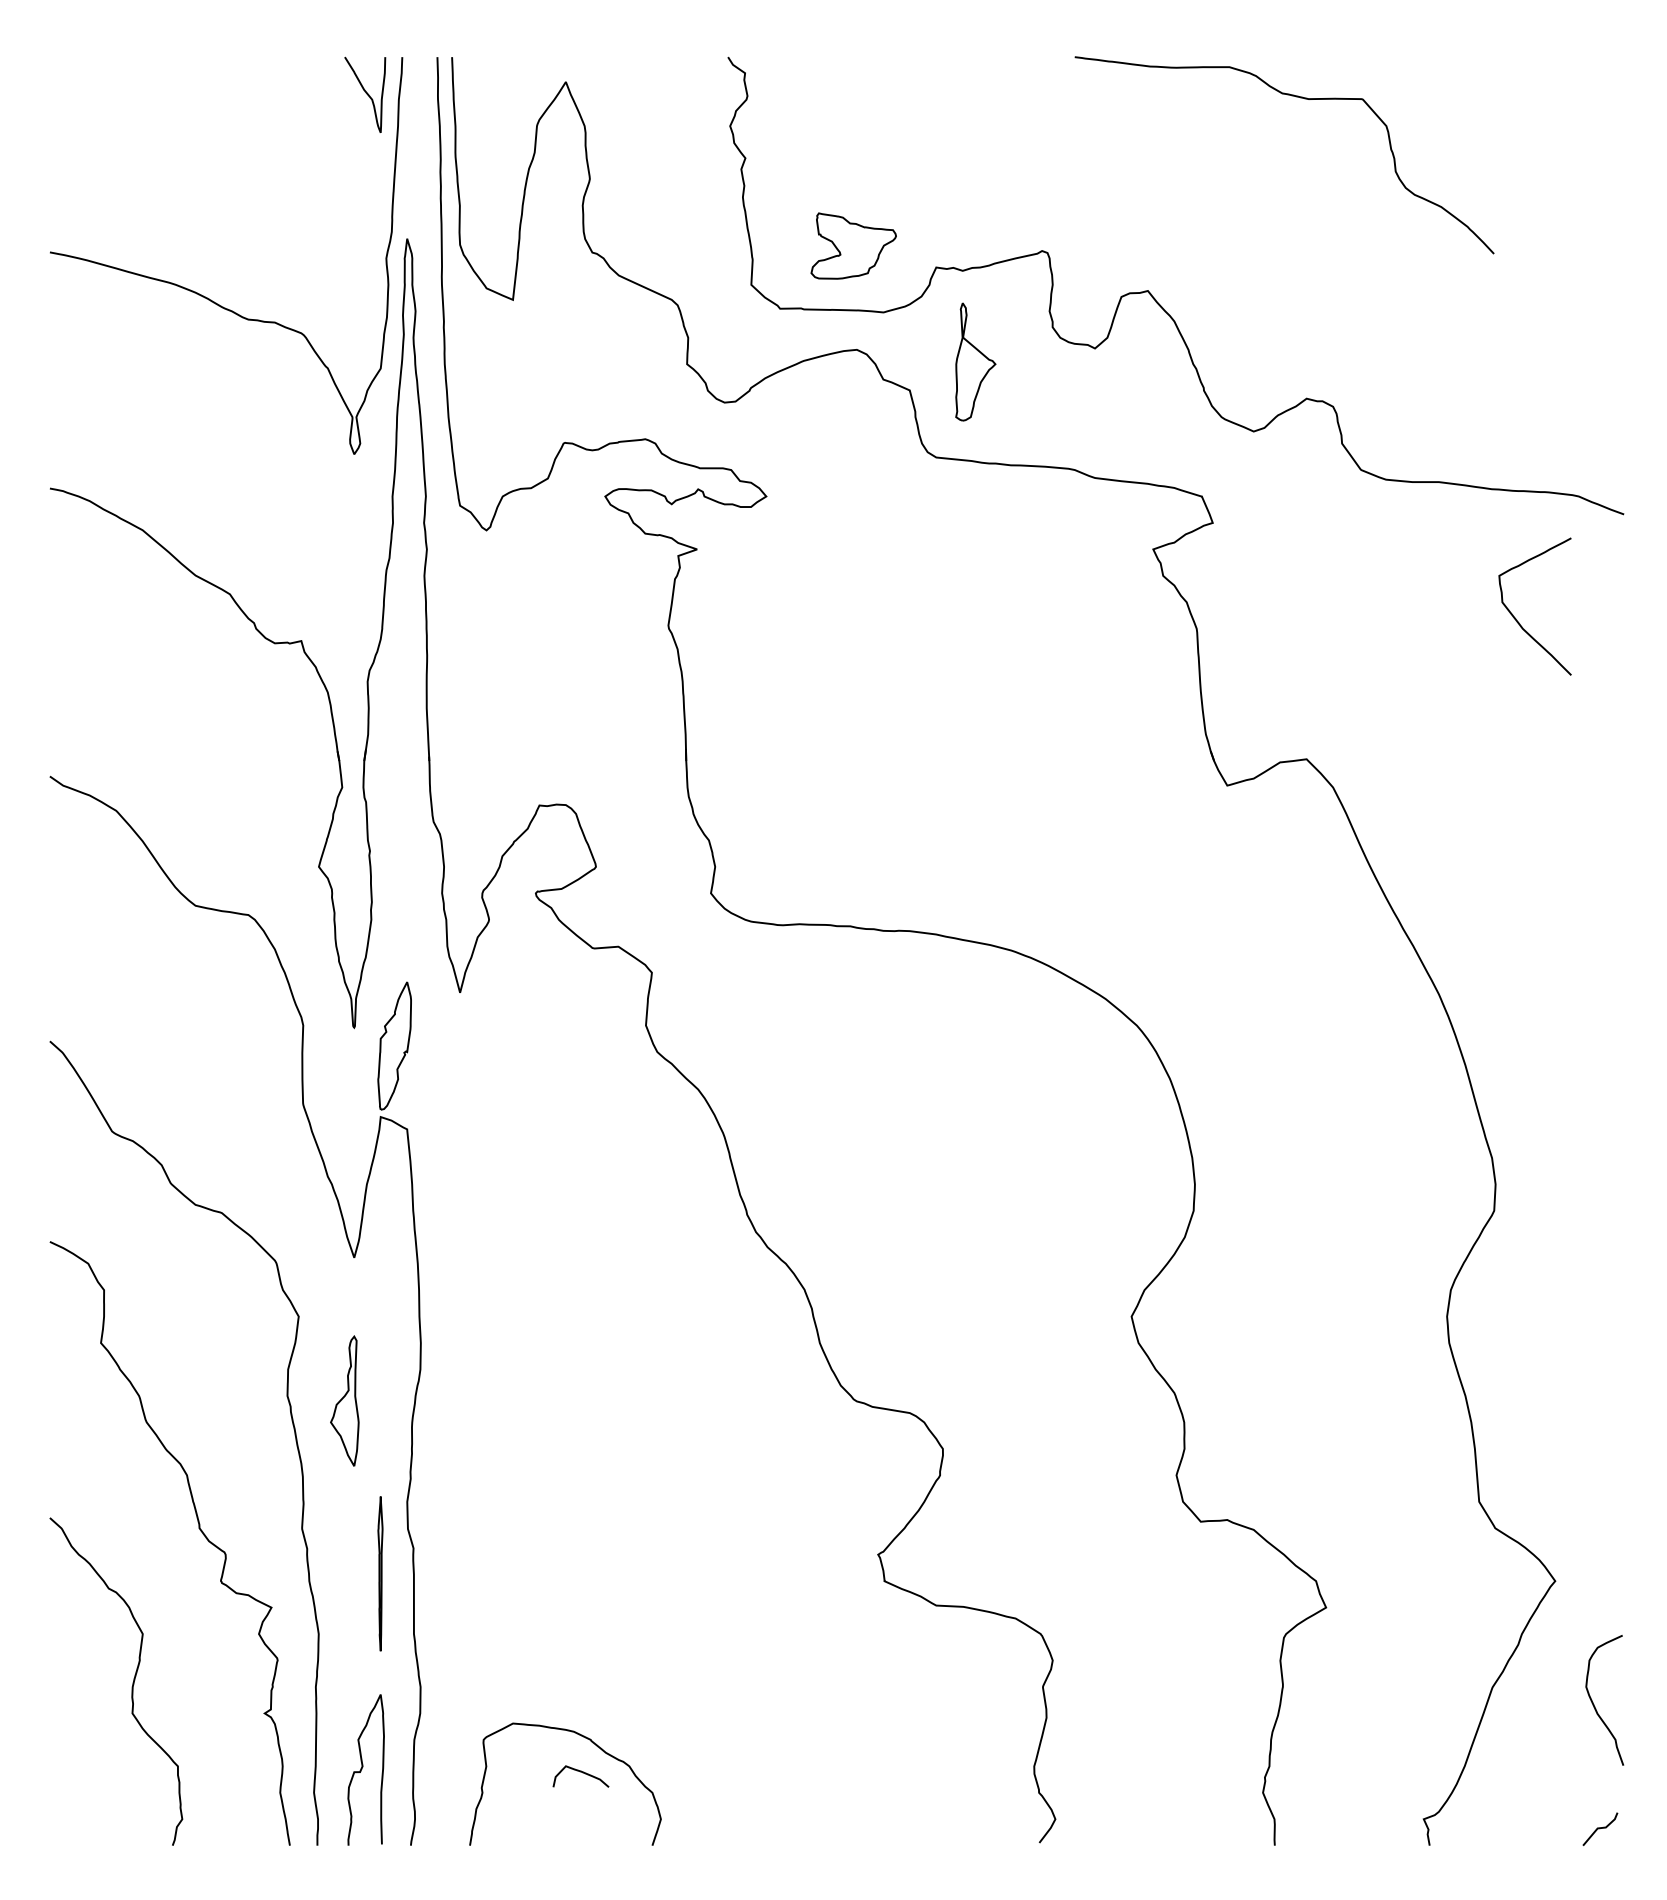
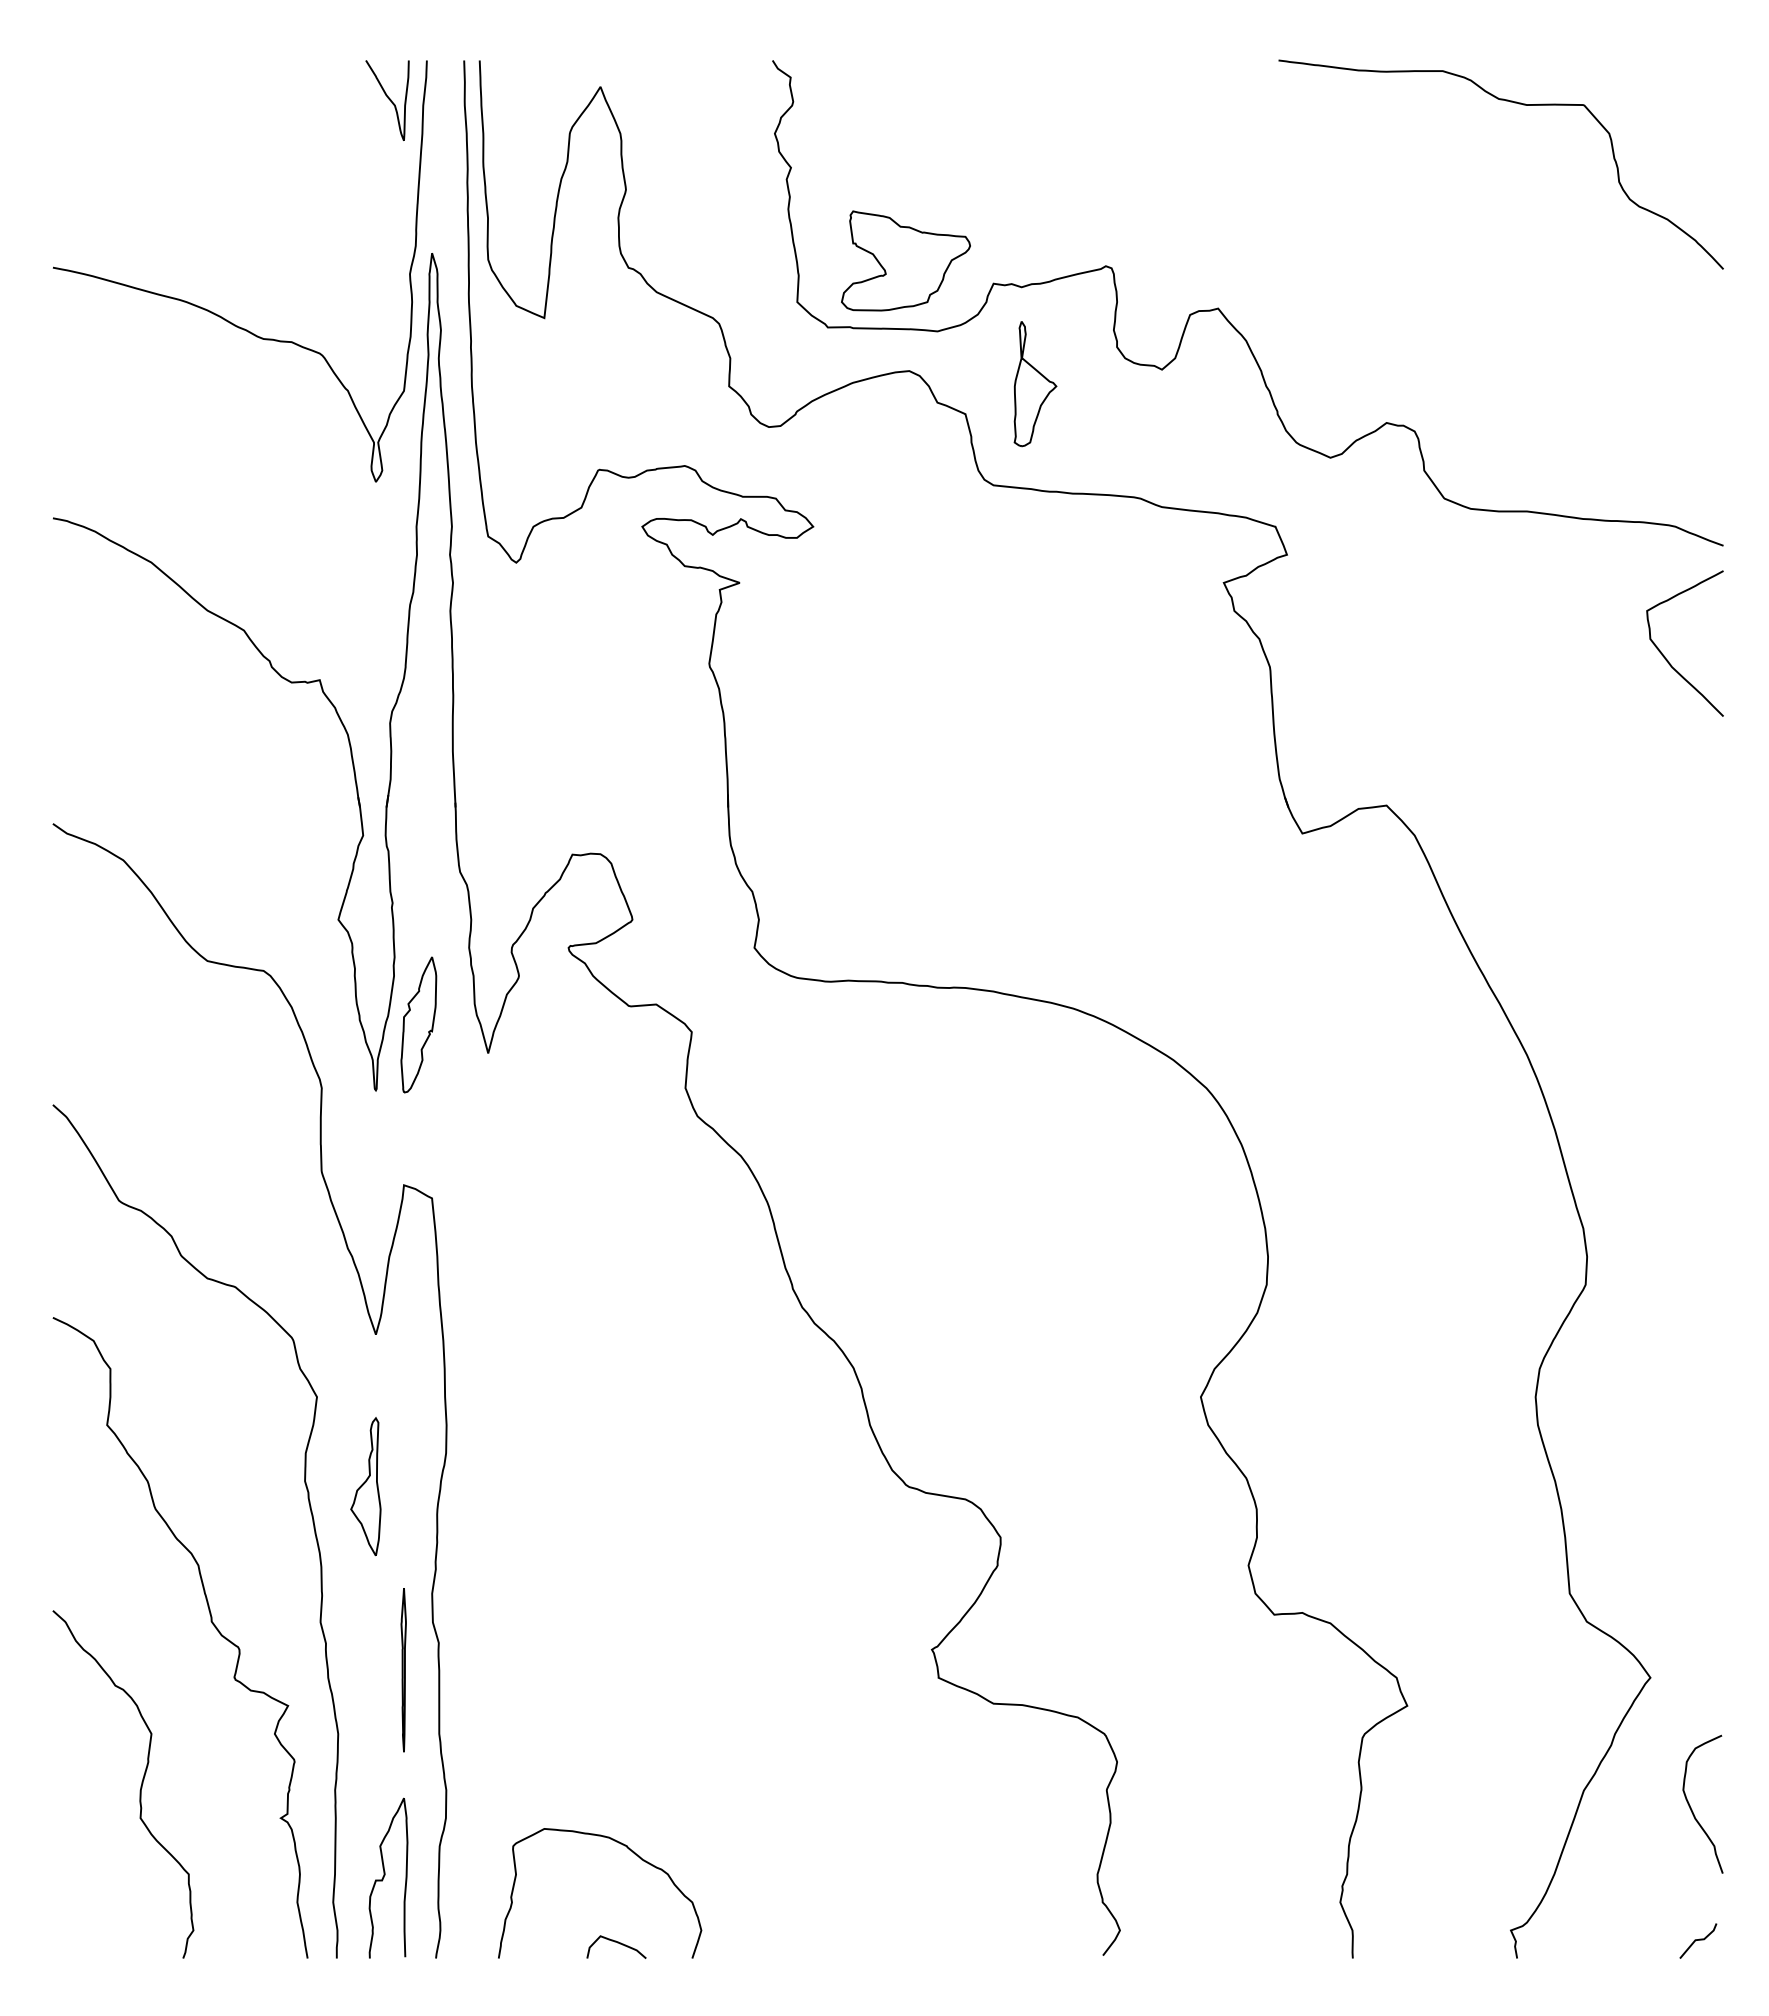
curve: (1297, 97) -> (1514, 103), moved
part: (853, 245) -> (905, 260), size x1.43
curve: (1516, 618) -> (1665, 656), moved
part: (394, 1045) -> (418, 1024), moved
curve: (581, 1773) -> (617, 1943), moved

